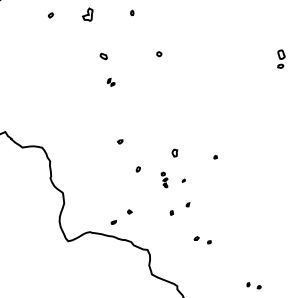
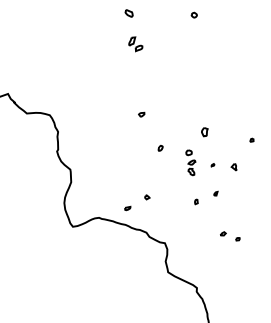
part: (110, 82) -> (134, 44), size x1.67
part: (164, 179) -> (190, 162), size x1.43
part: (201, 180) -> (233, 166), added

